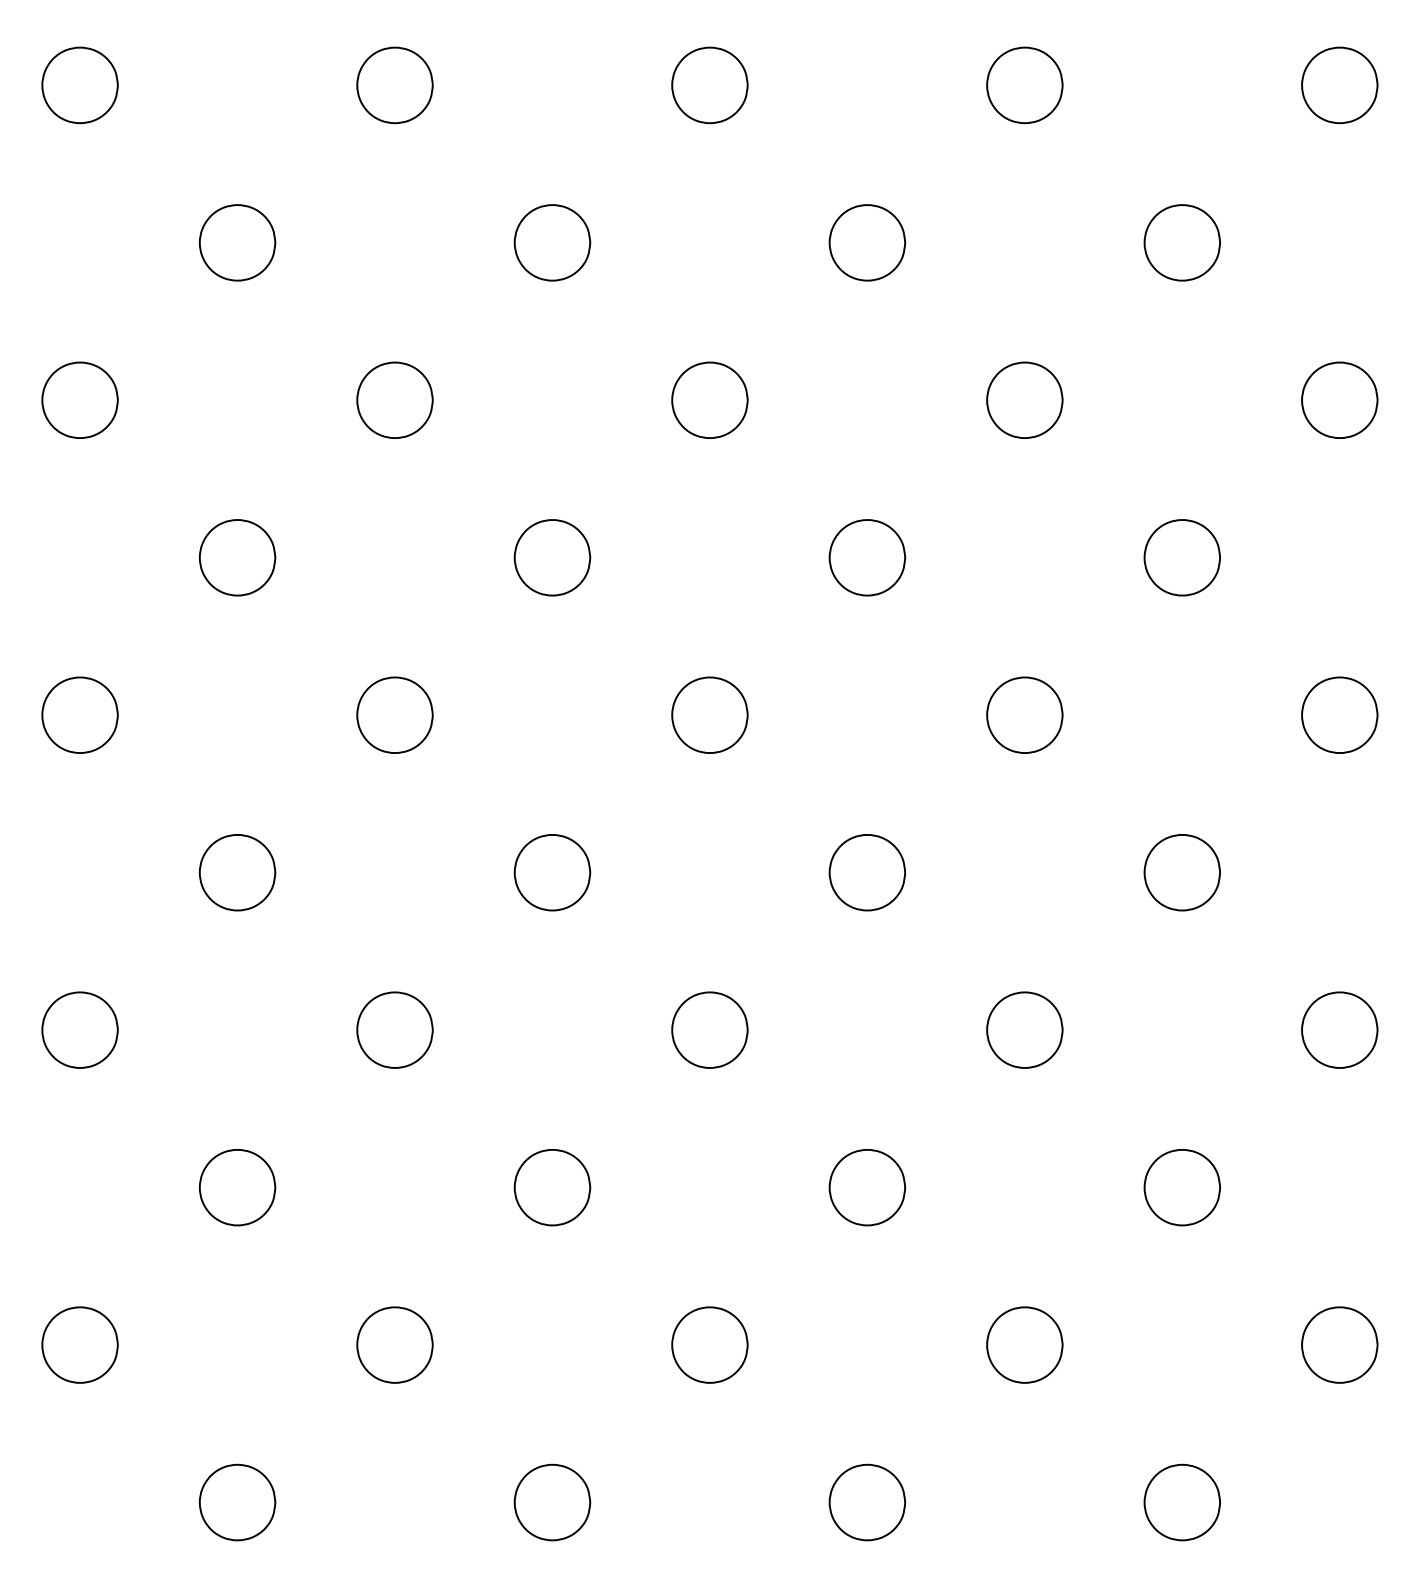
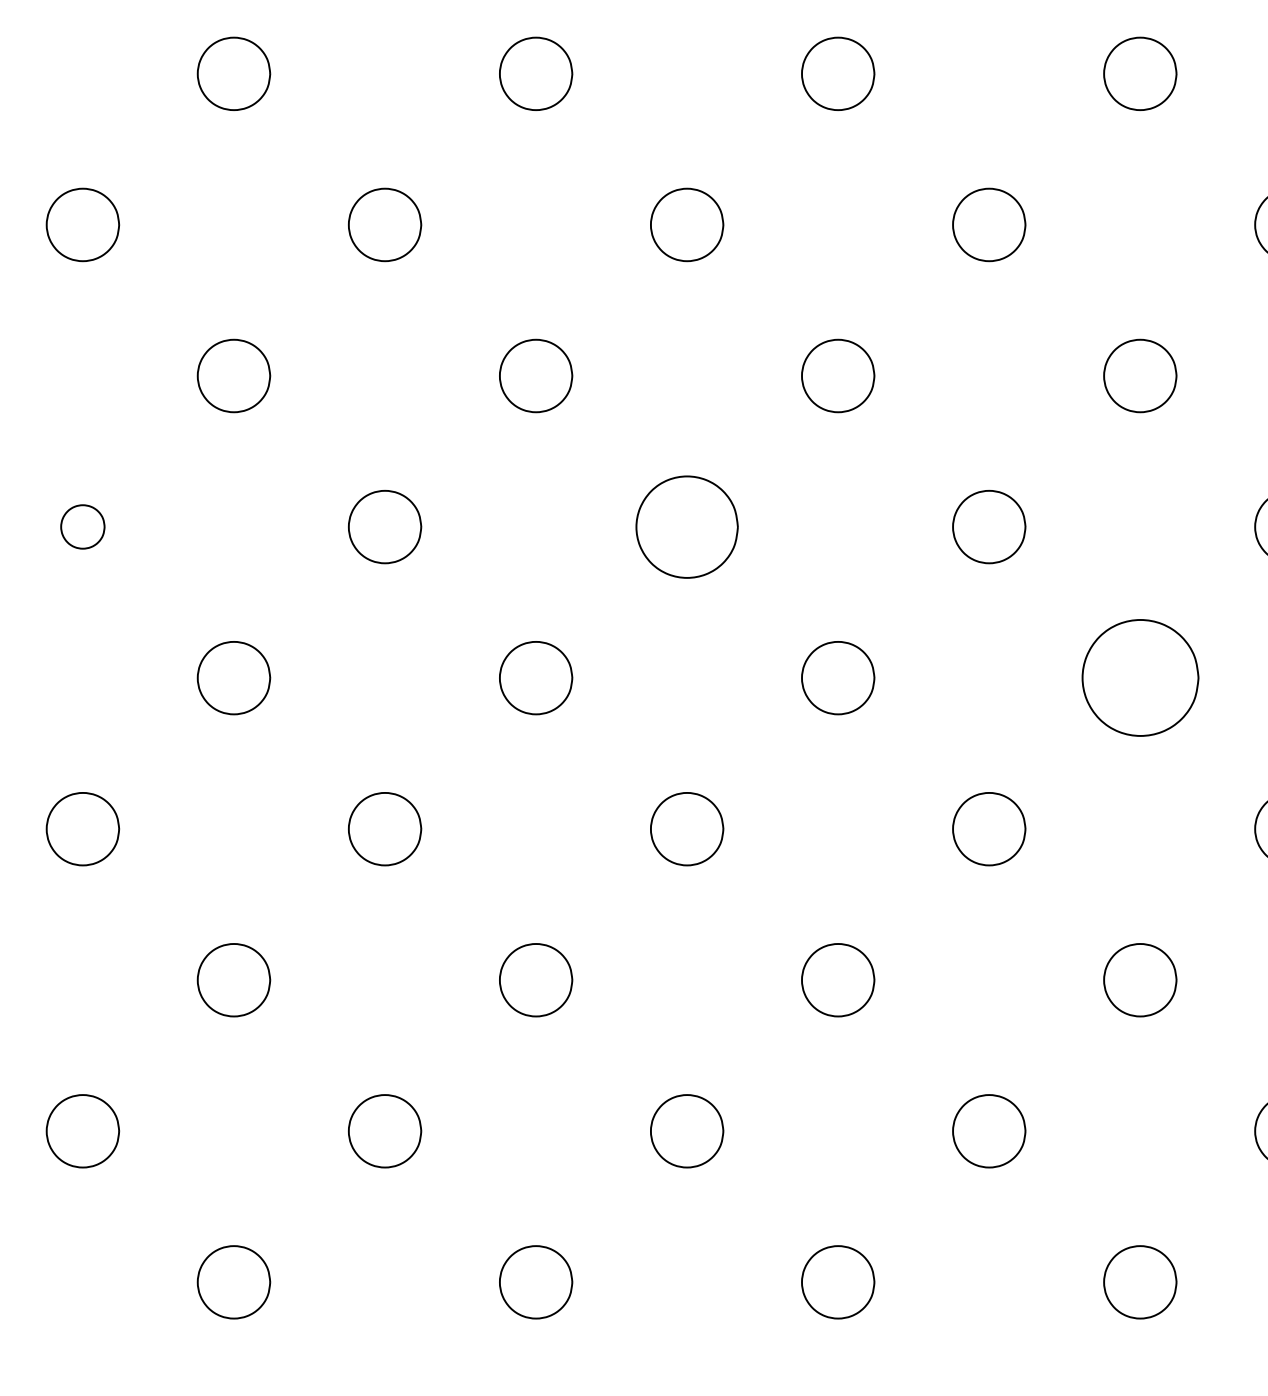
part: (79, 714) -> (82, 526), size x0.6
part: (709, 714) -> (686, 526), size x1.4
part: (1181, 872) -> (1139, 677), size x1.6

